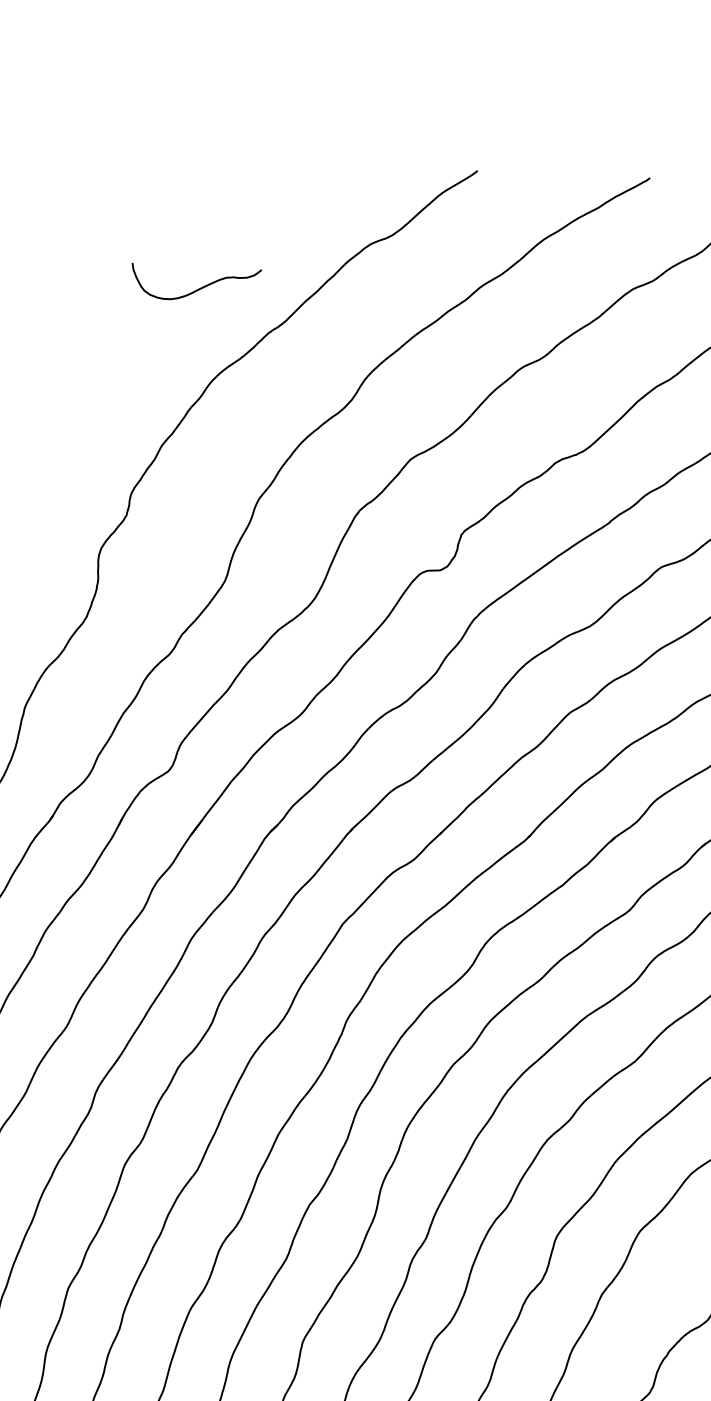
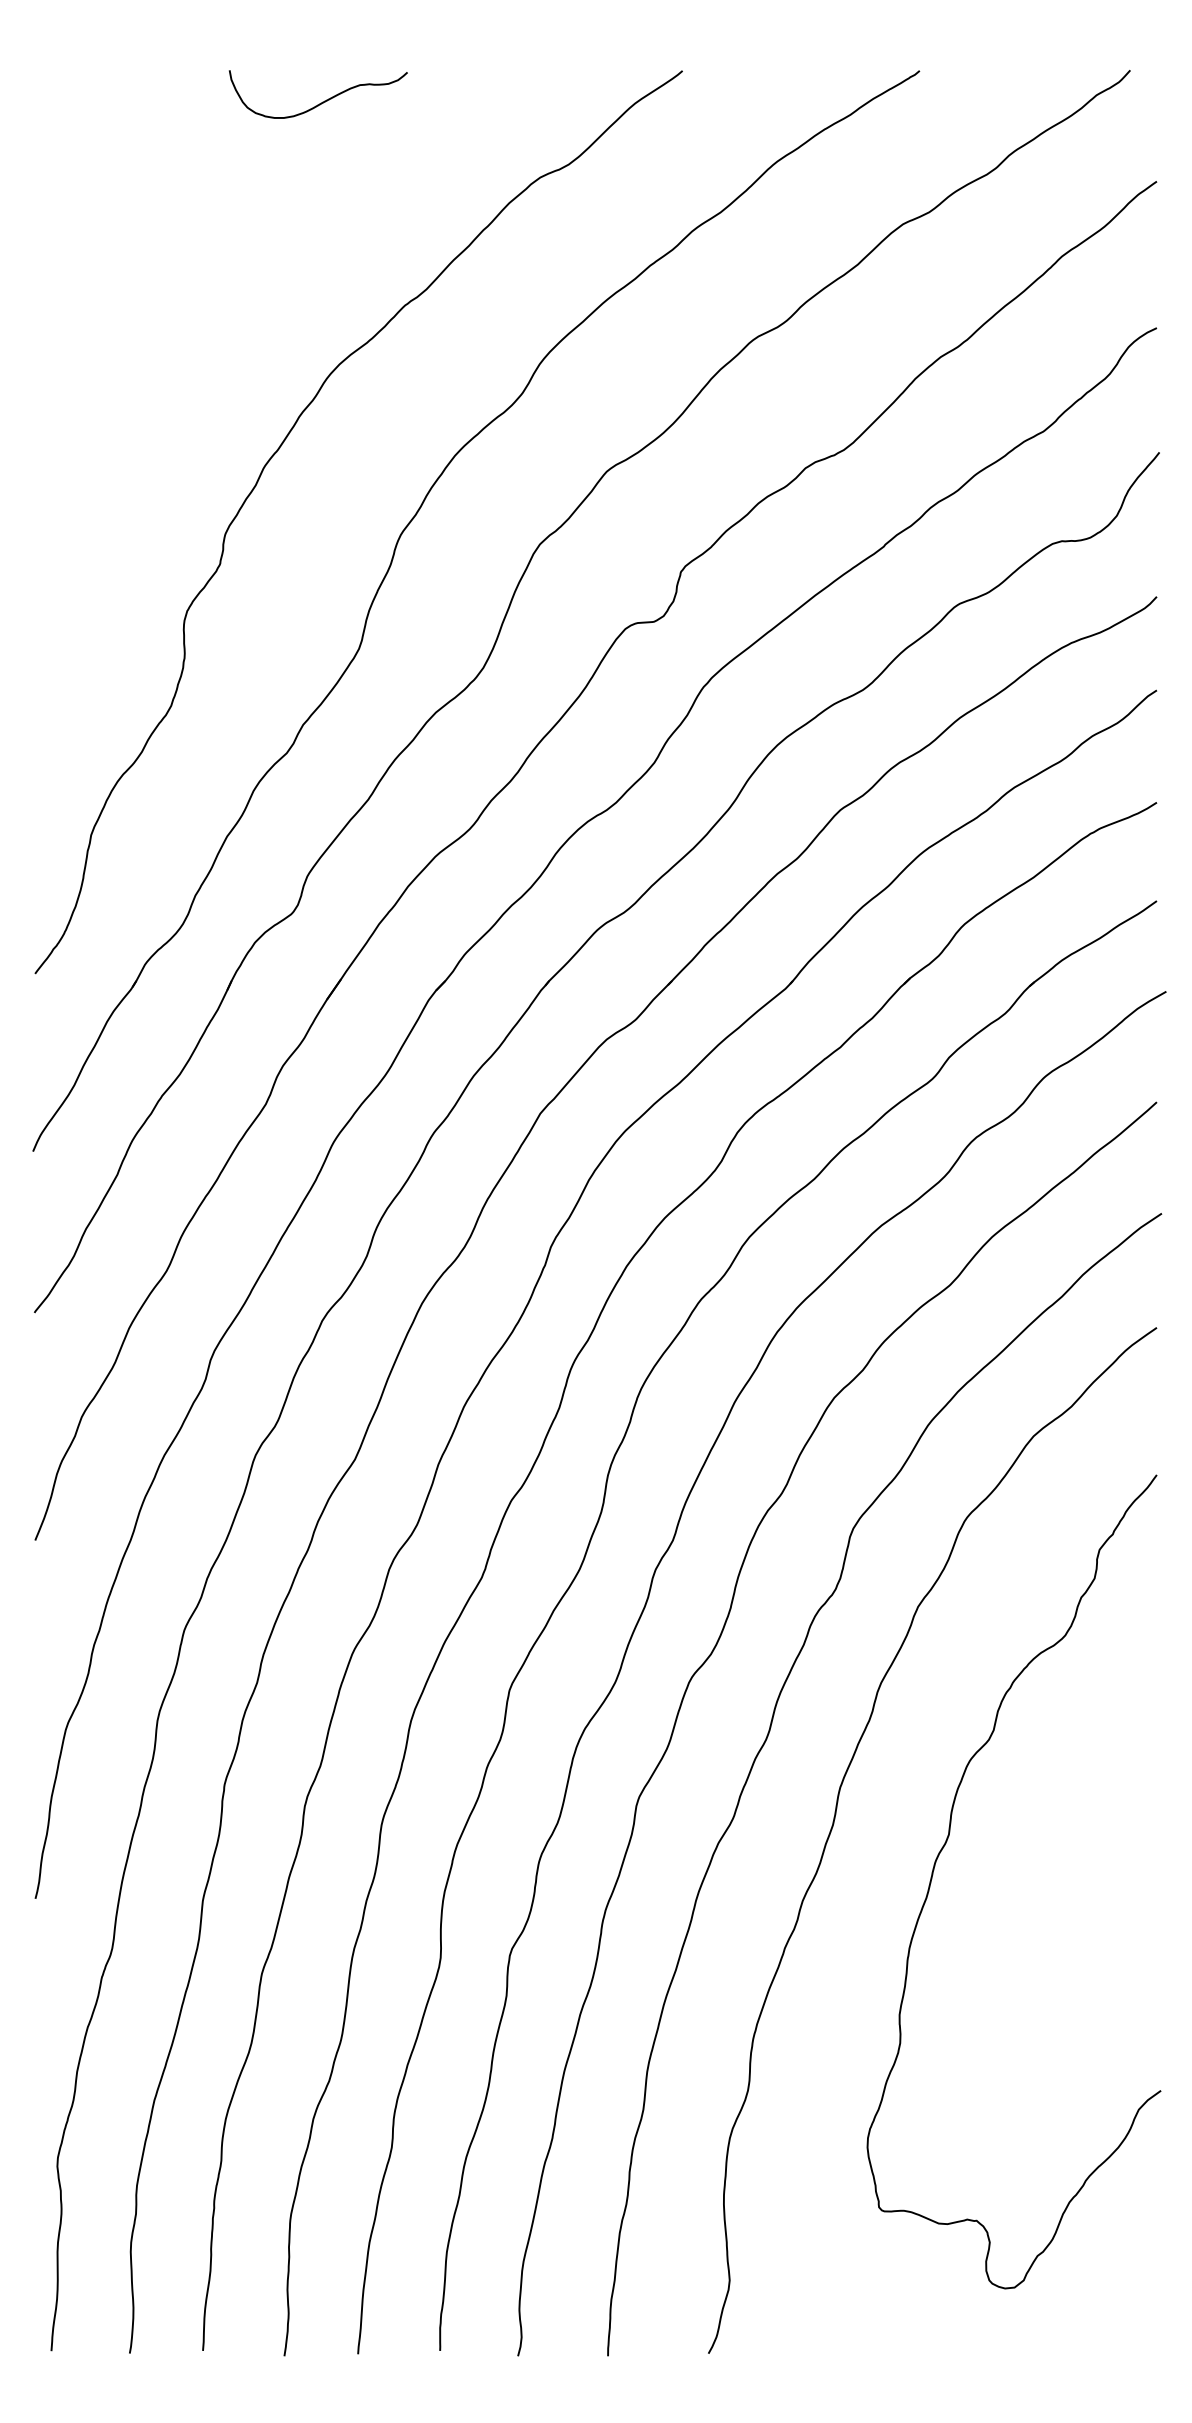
curve: (199, 288) -> (322, 101), moved

